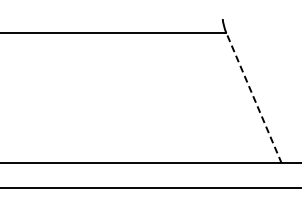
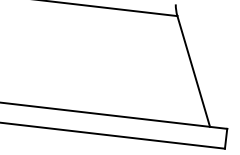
line: (254, 98) -> (194, 71), dashed -> solid

